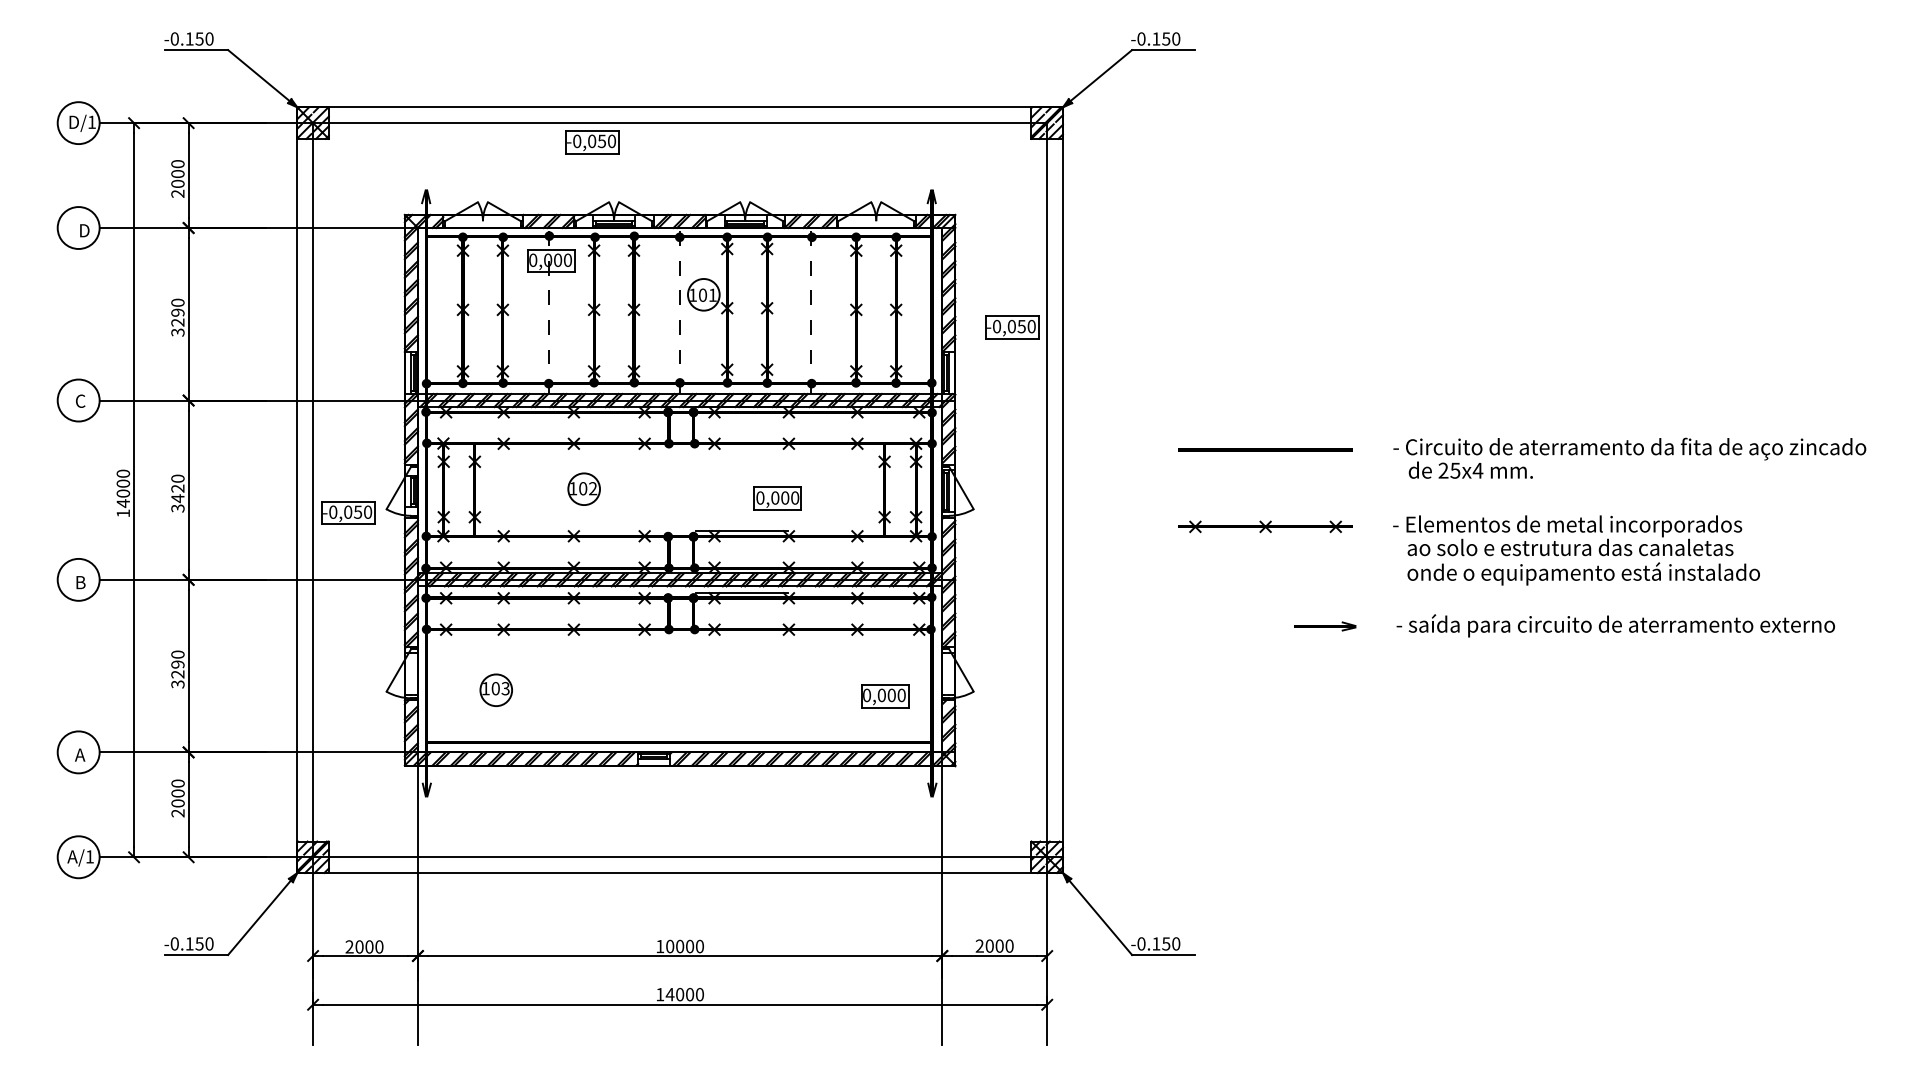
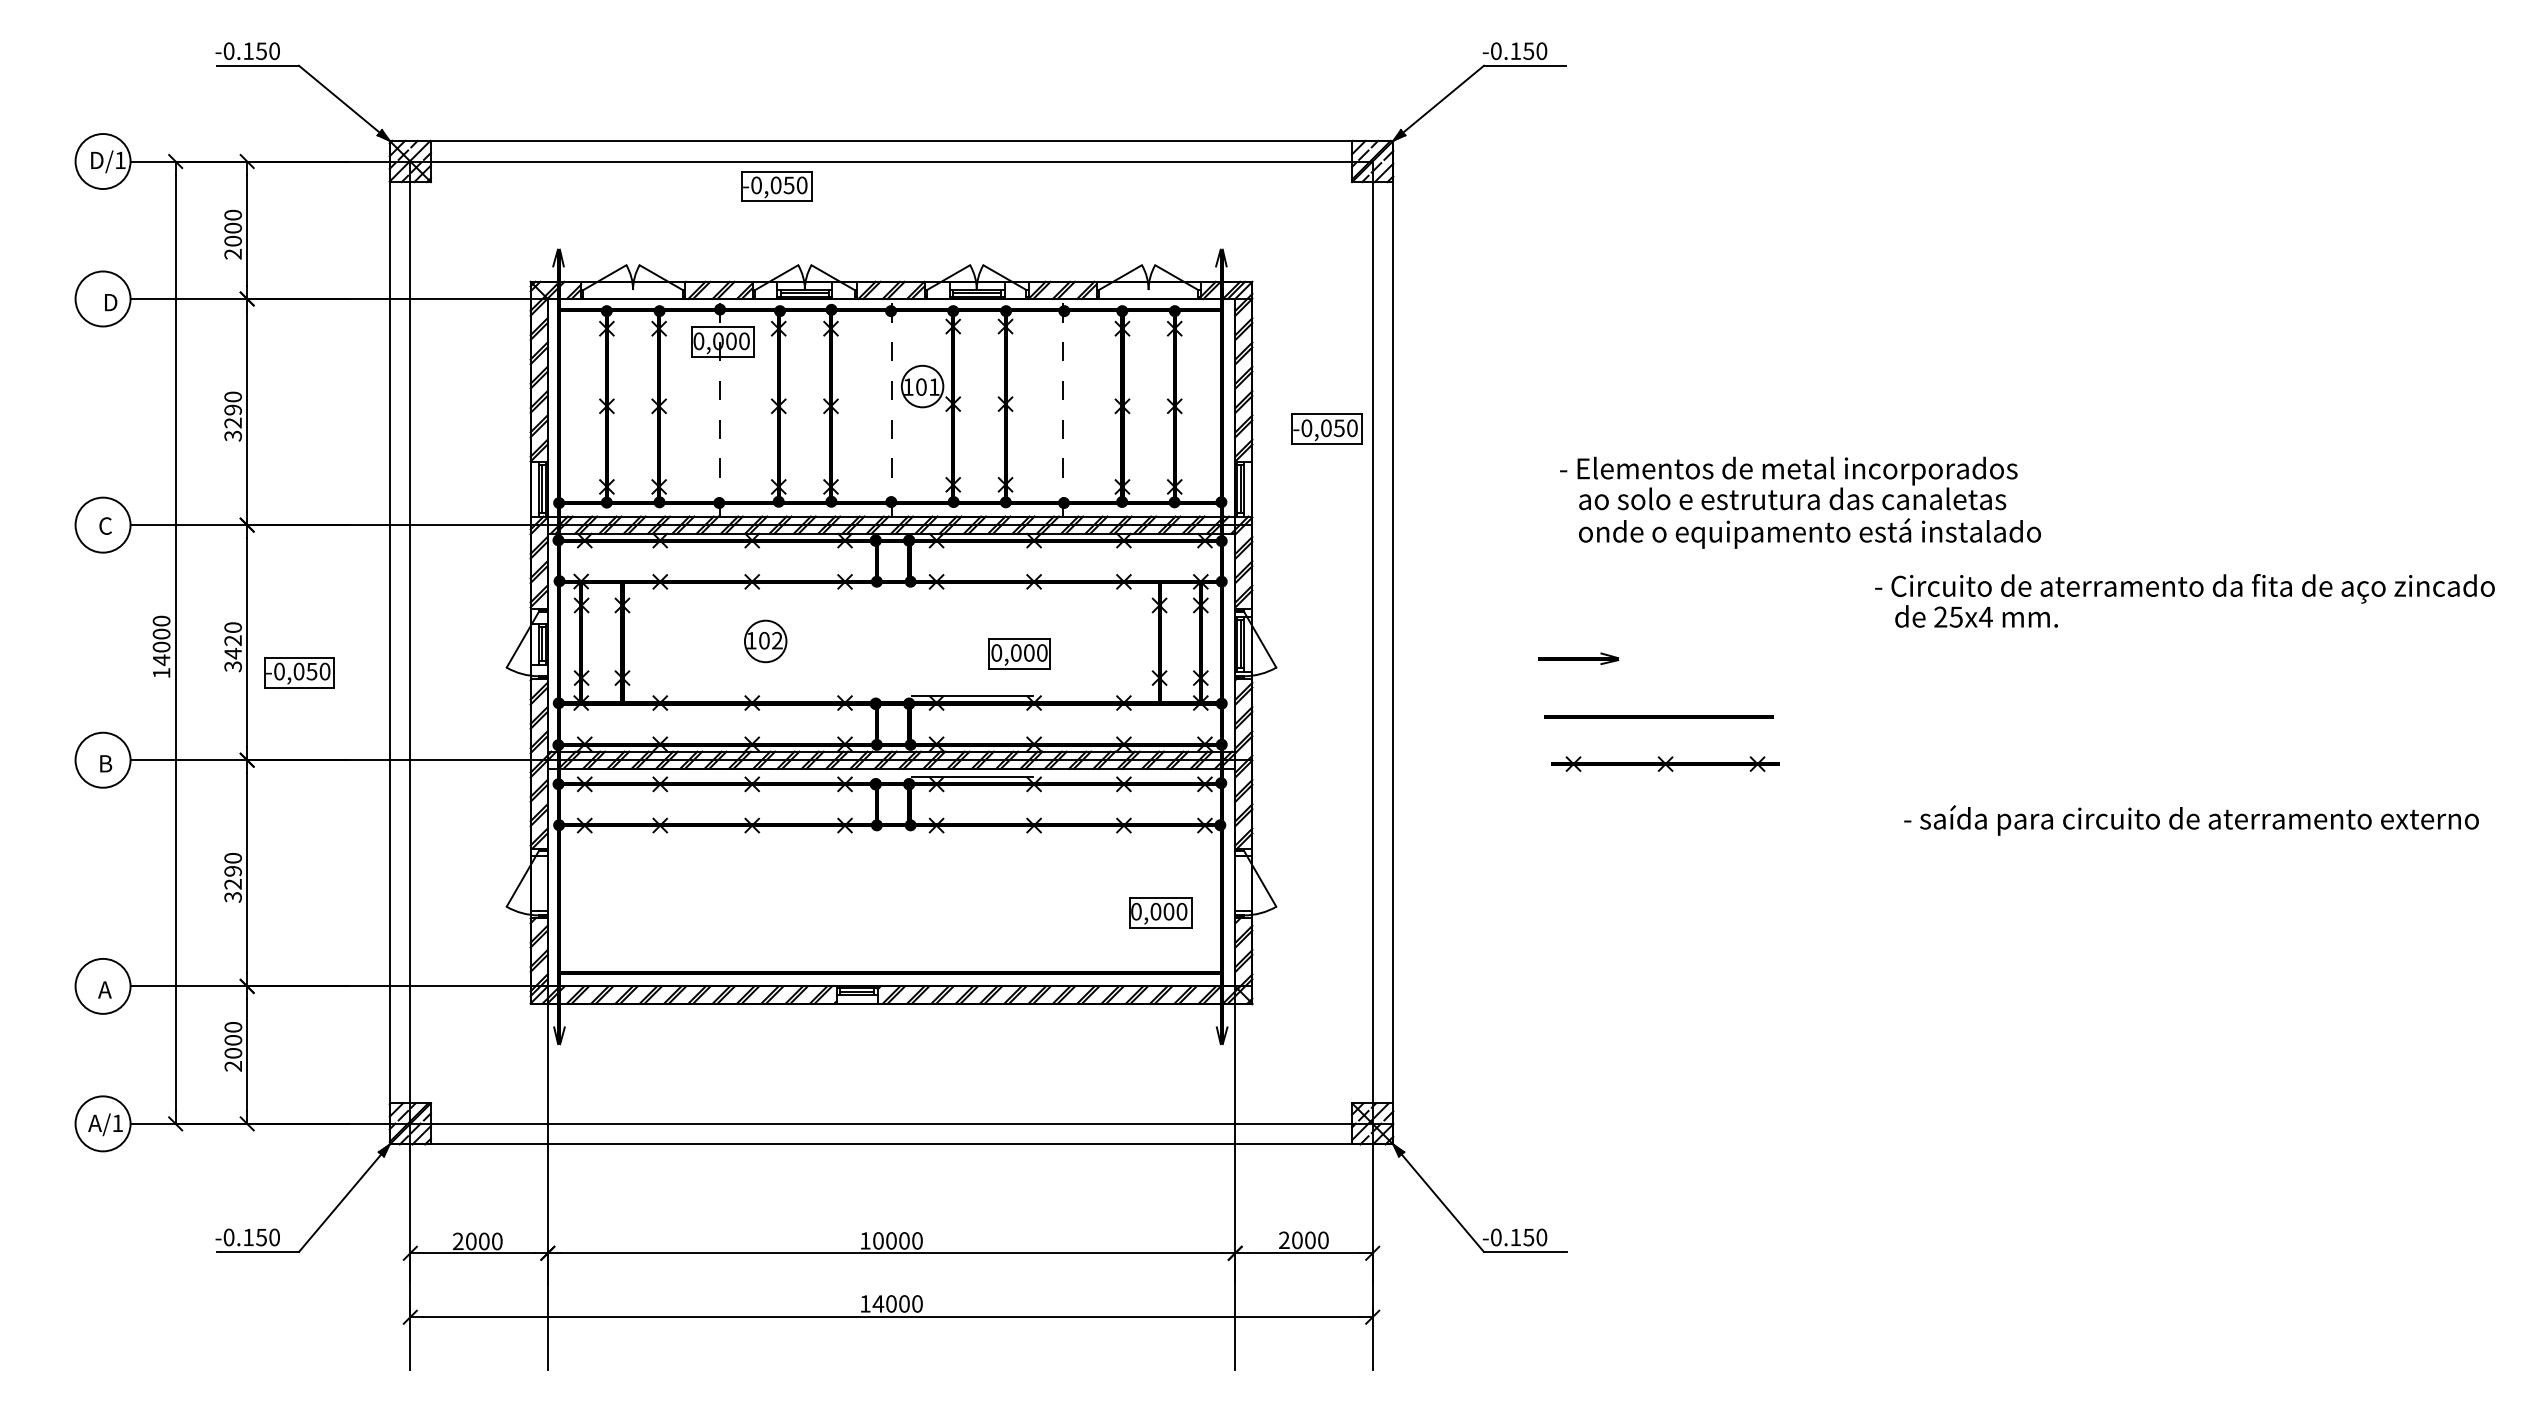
line: (1265, 449) -> (1658, 716), moved
text: (1629, 457) -> (2184, 599), moved
part: (348, 512) -> (299, 671), moved
part: (1265, 526) -> (1665, 763), moved
text: (1576, 550) -> (1800, 502), moved
text: (1615, 625) -> (2191, 820), moved
part: (1325, 626) -> (1578, 658), moved
part: (495, 689) -> (649, 903), removed

